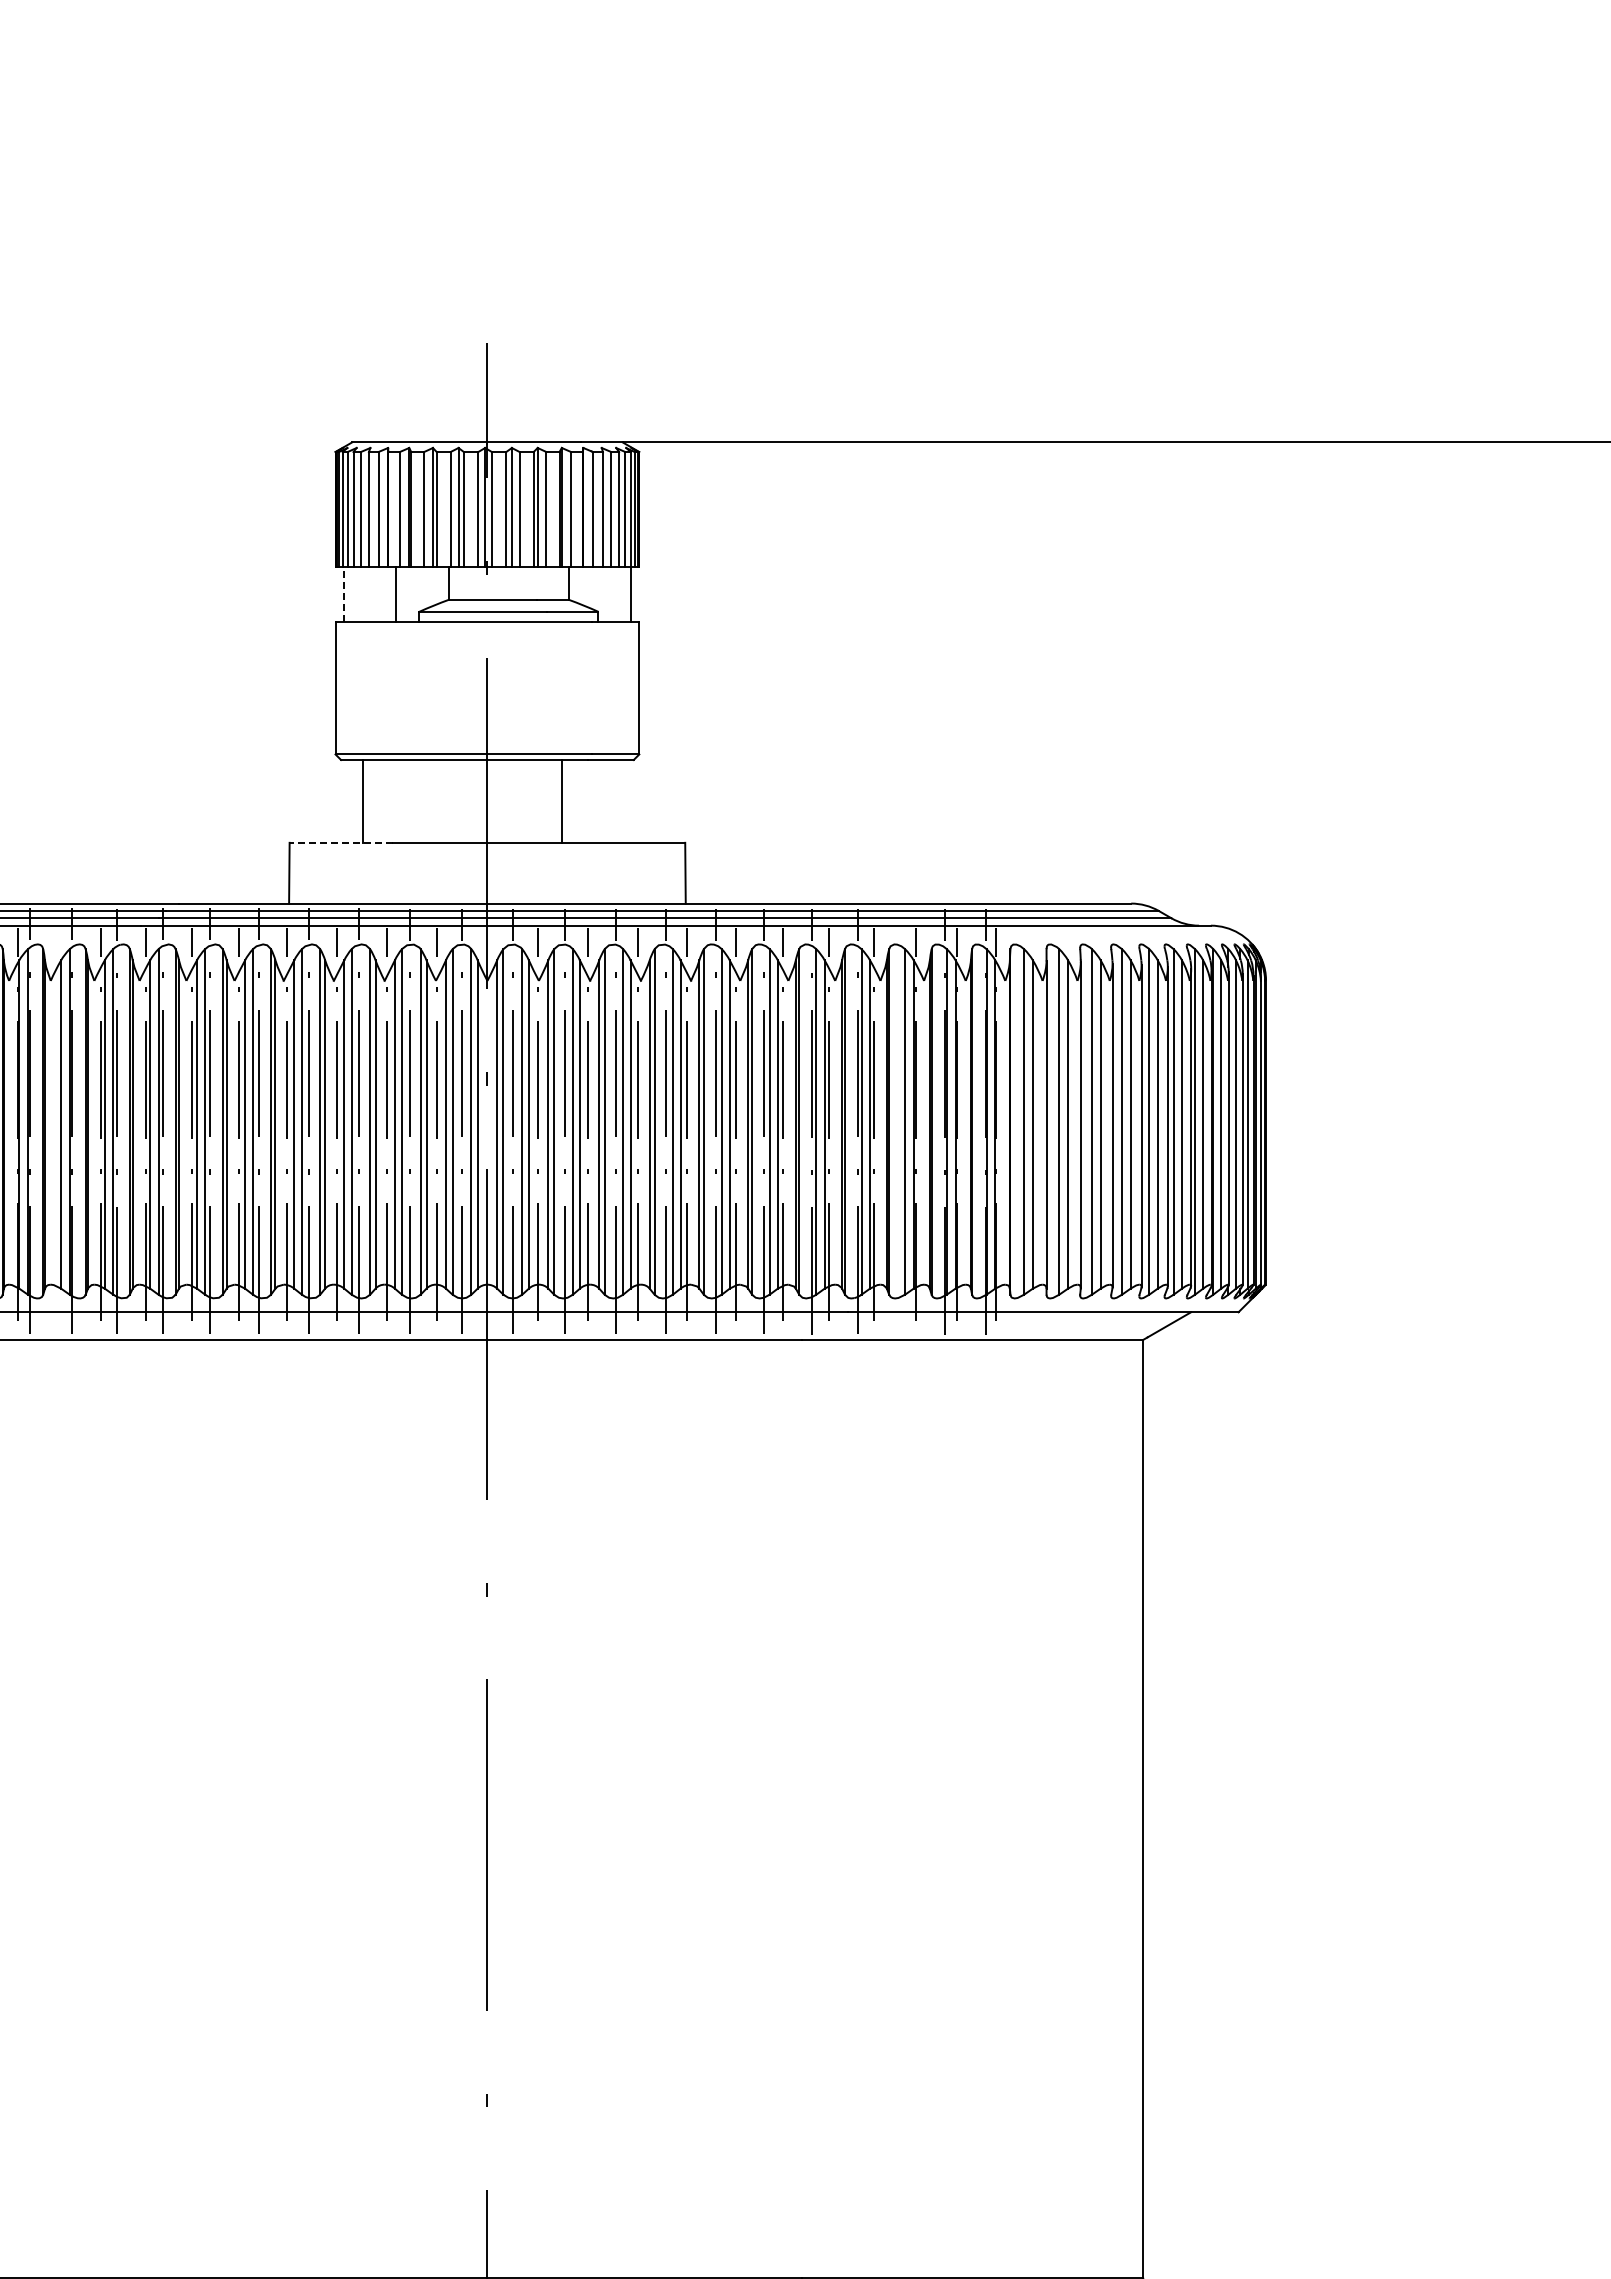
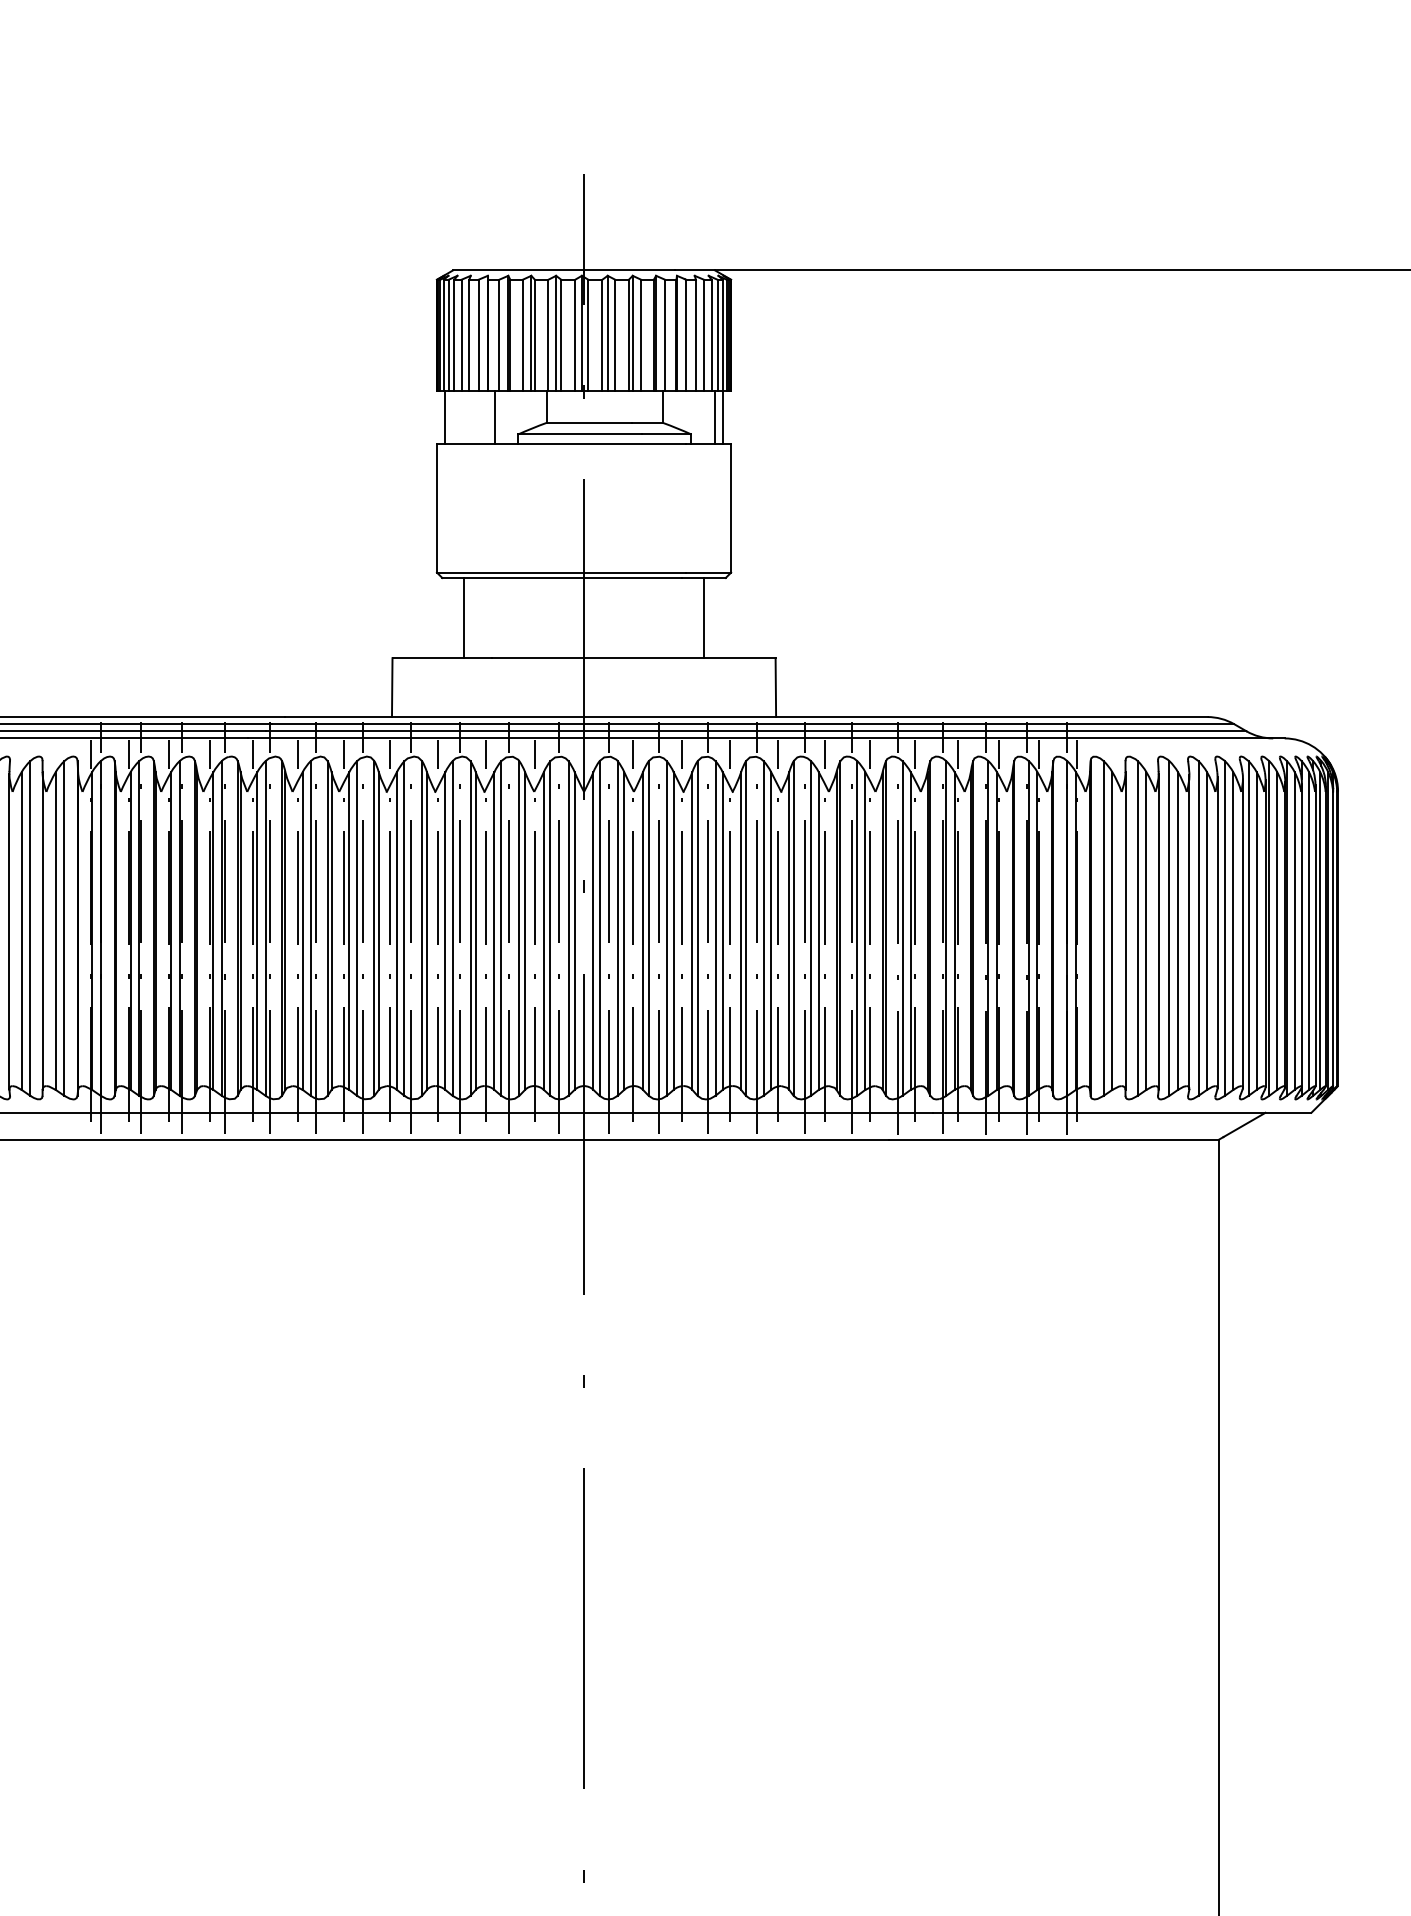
line: (622, 593) -> (714, 416), added
line: (343, 594) -> (444, 417), dashed -> solid
line: (561, 800) -> (704, 617), moved
line: (340, 842) -> (441, 657), dashed -> solid
line: (902, 1121) -> (986, 928), added
line: (58, 1124) -> (168, 930), added

